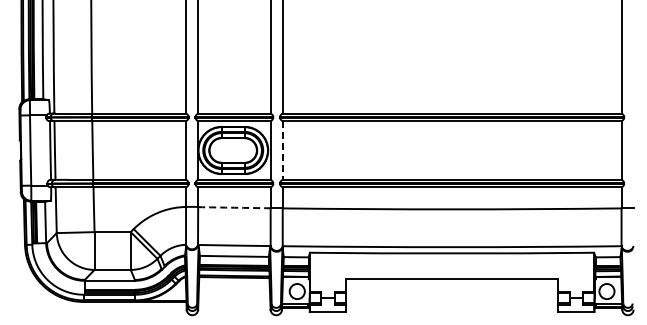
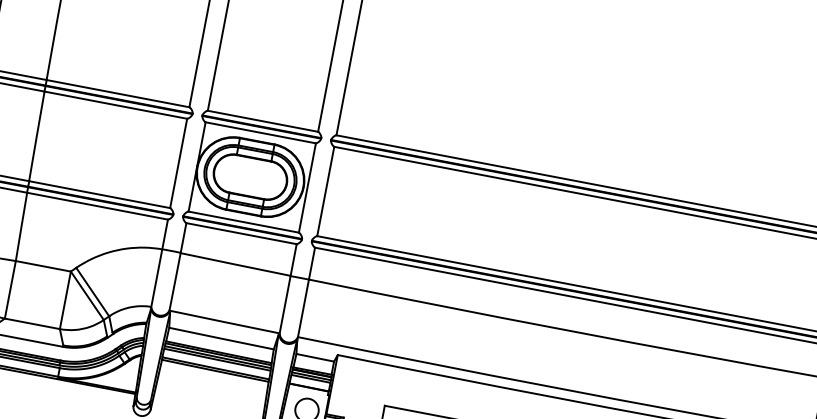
line: (282, 151) -> (325, 192), dashed -> solid
arc: (234, 207) -> (235, 264), dashed -> solid

